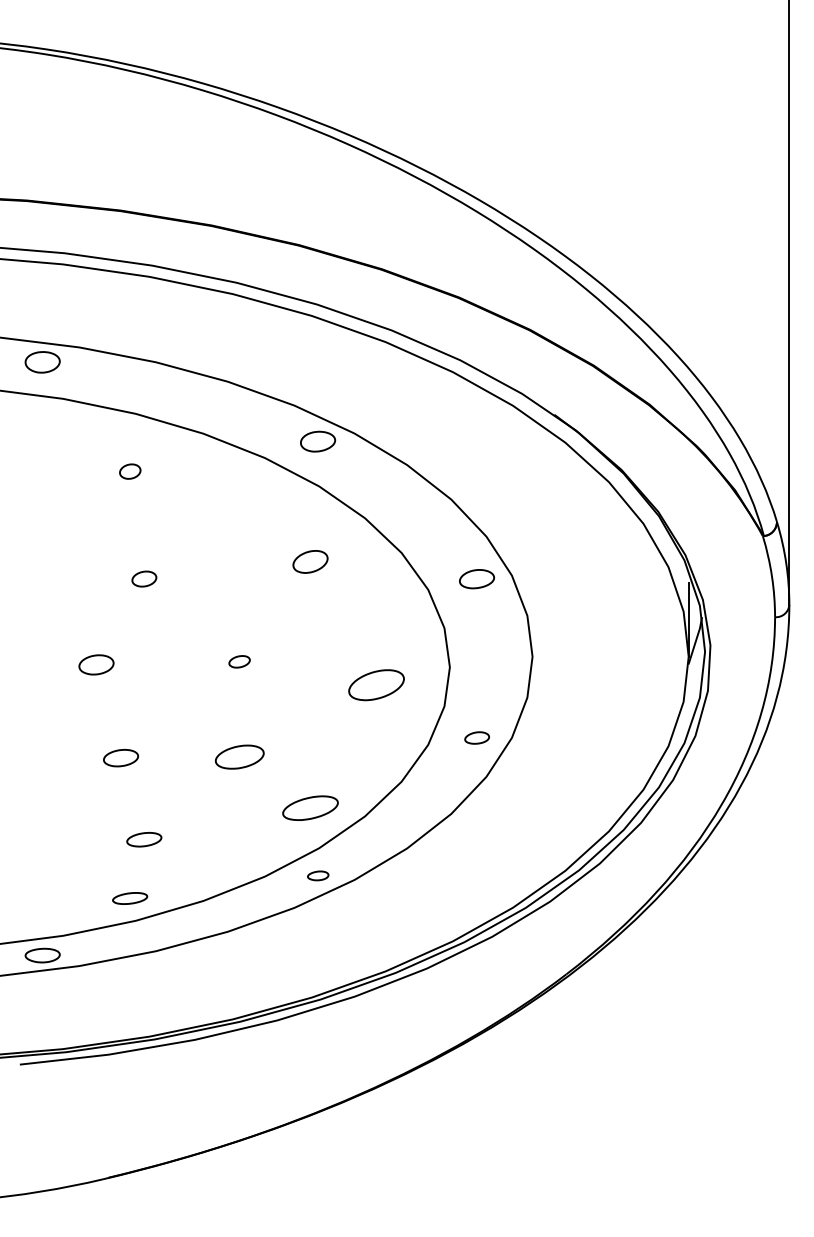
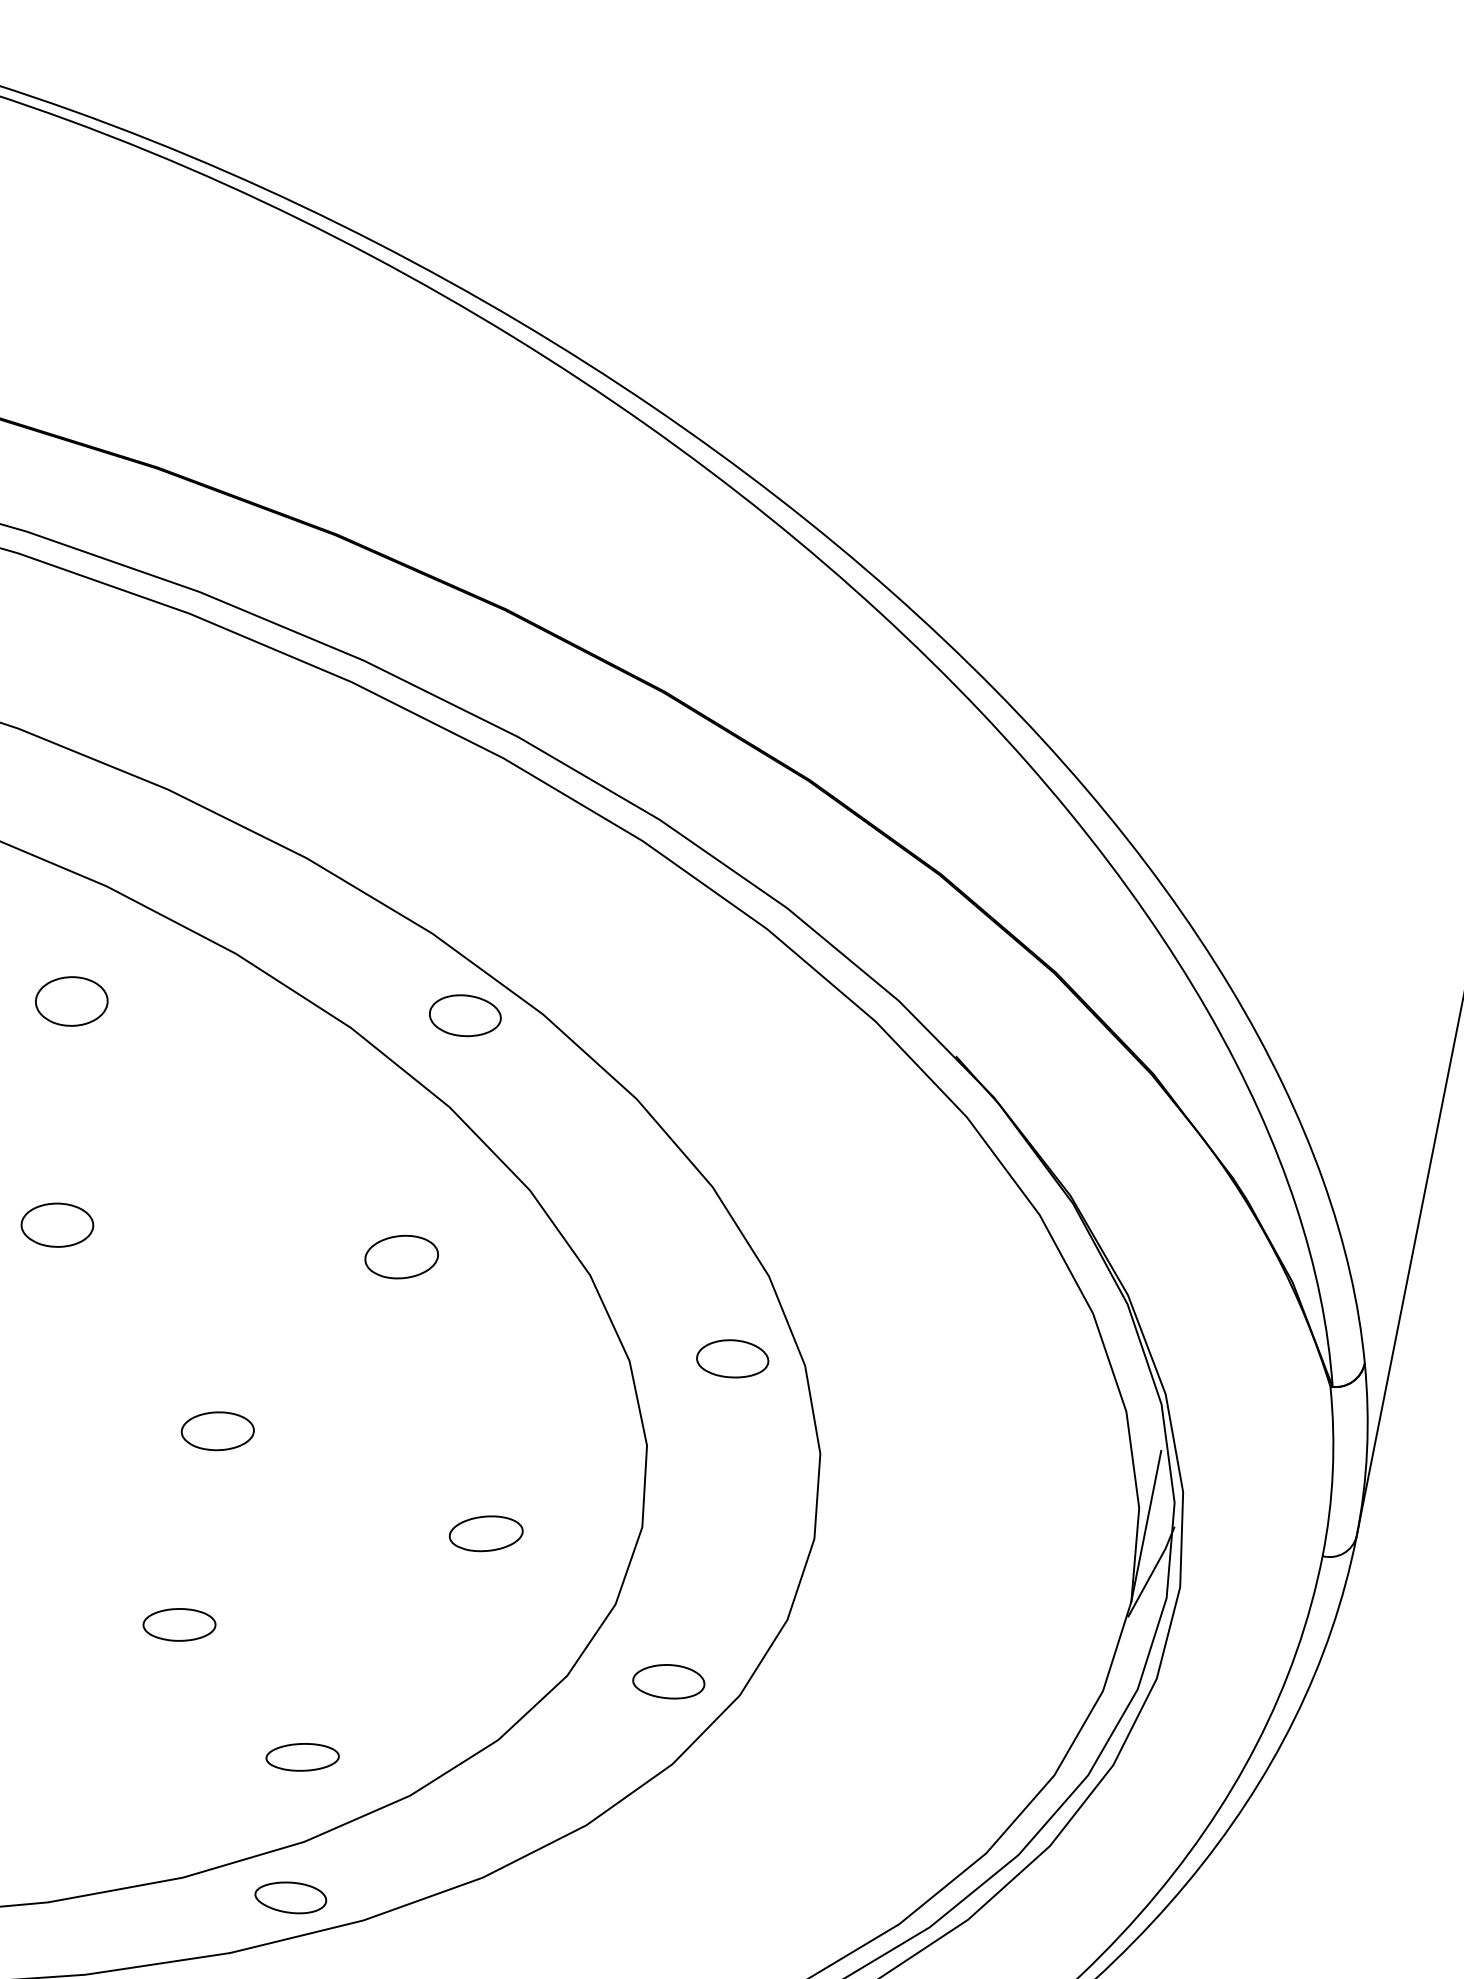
part: (130, 471) -> (72, 1001), size x1.67
part: (144, 578) -> (58, 1224), size x1.43
part: (239, 661) -> (217, 1430), size x1.67
part: (376, 684) -> (486, 1532), size x0.62
part: (477, 737) -> (670, 1680), size x1.43
part: (239, 756) -> (179, 1623), size x0.71
part: (310, 808) -> (302, 1757), size x0.62
part: (318, 875) -> (291, 1896), size x1.67

